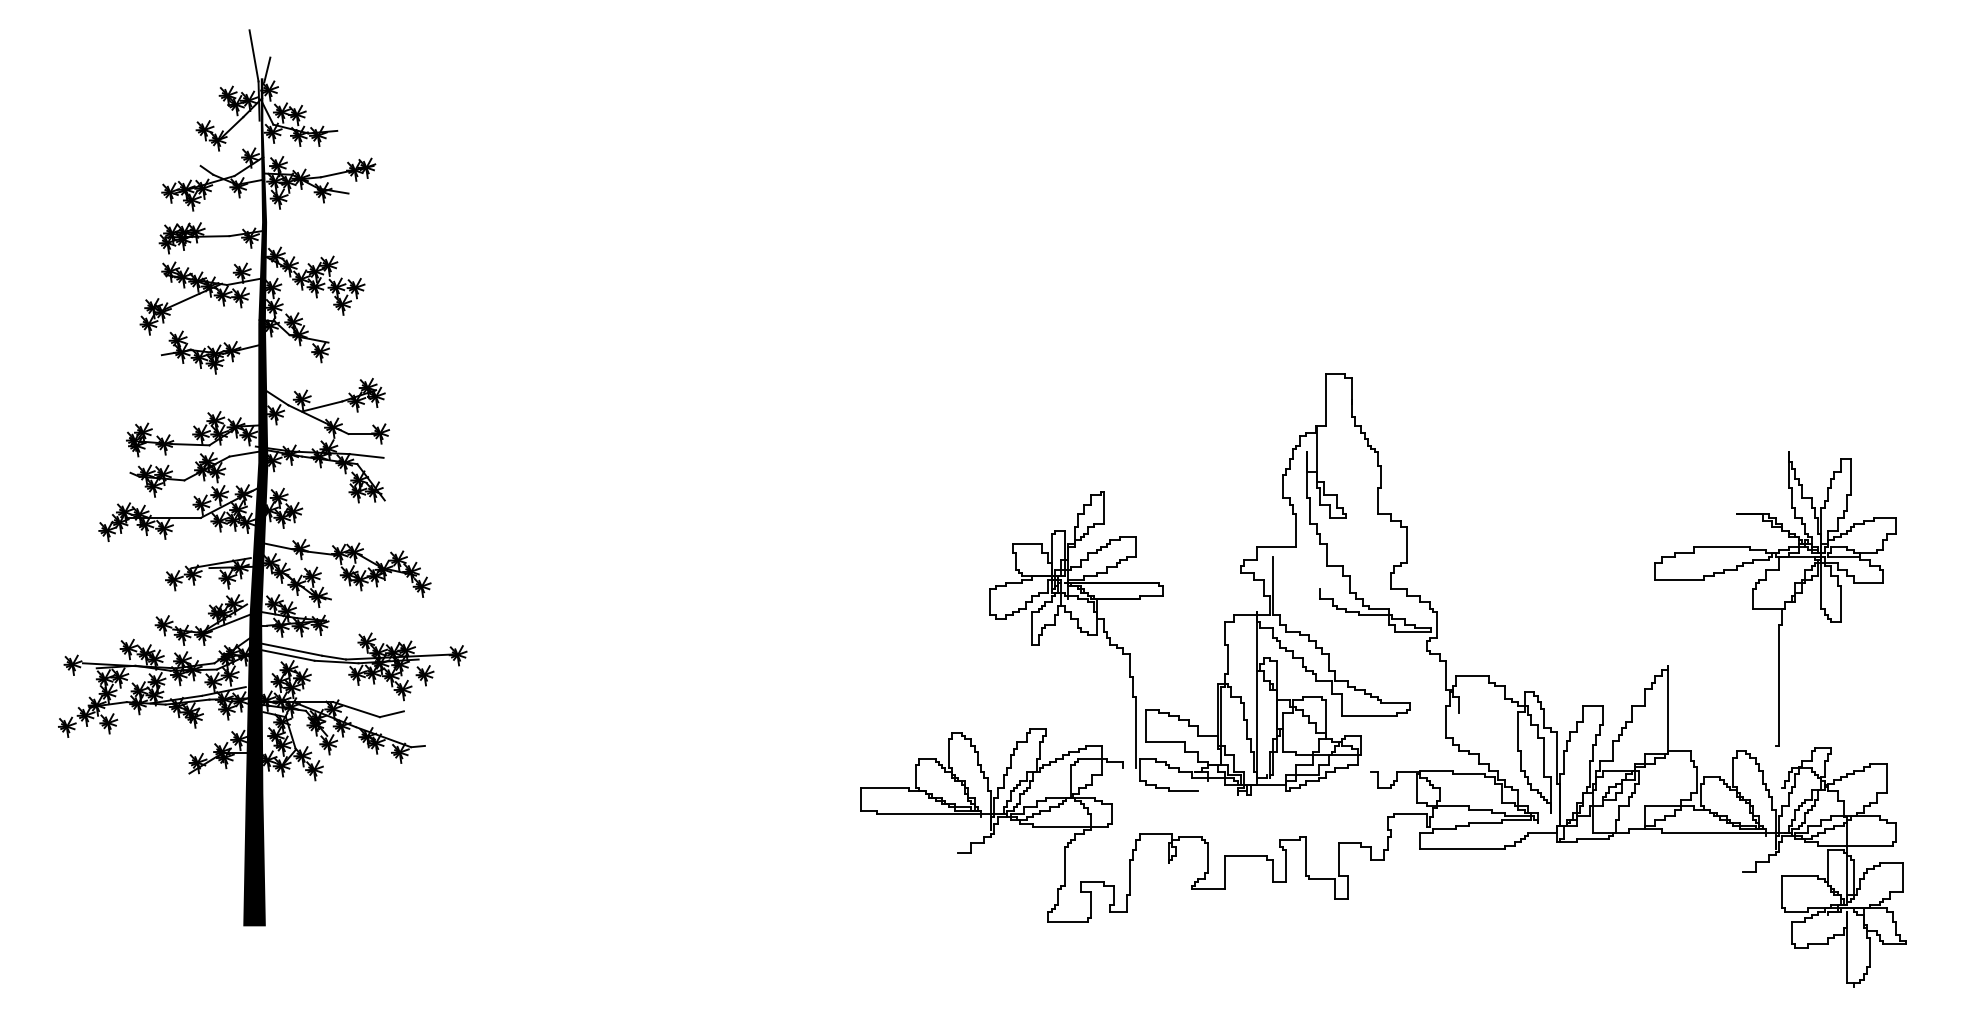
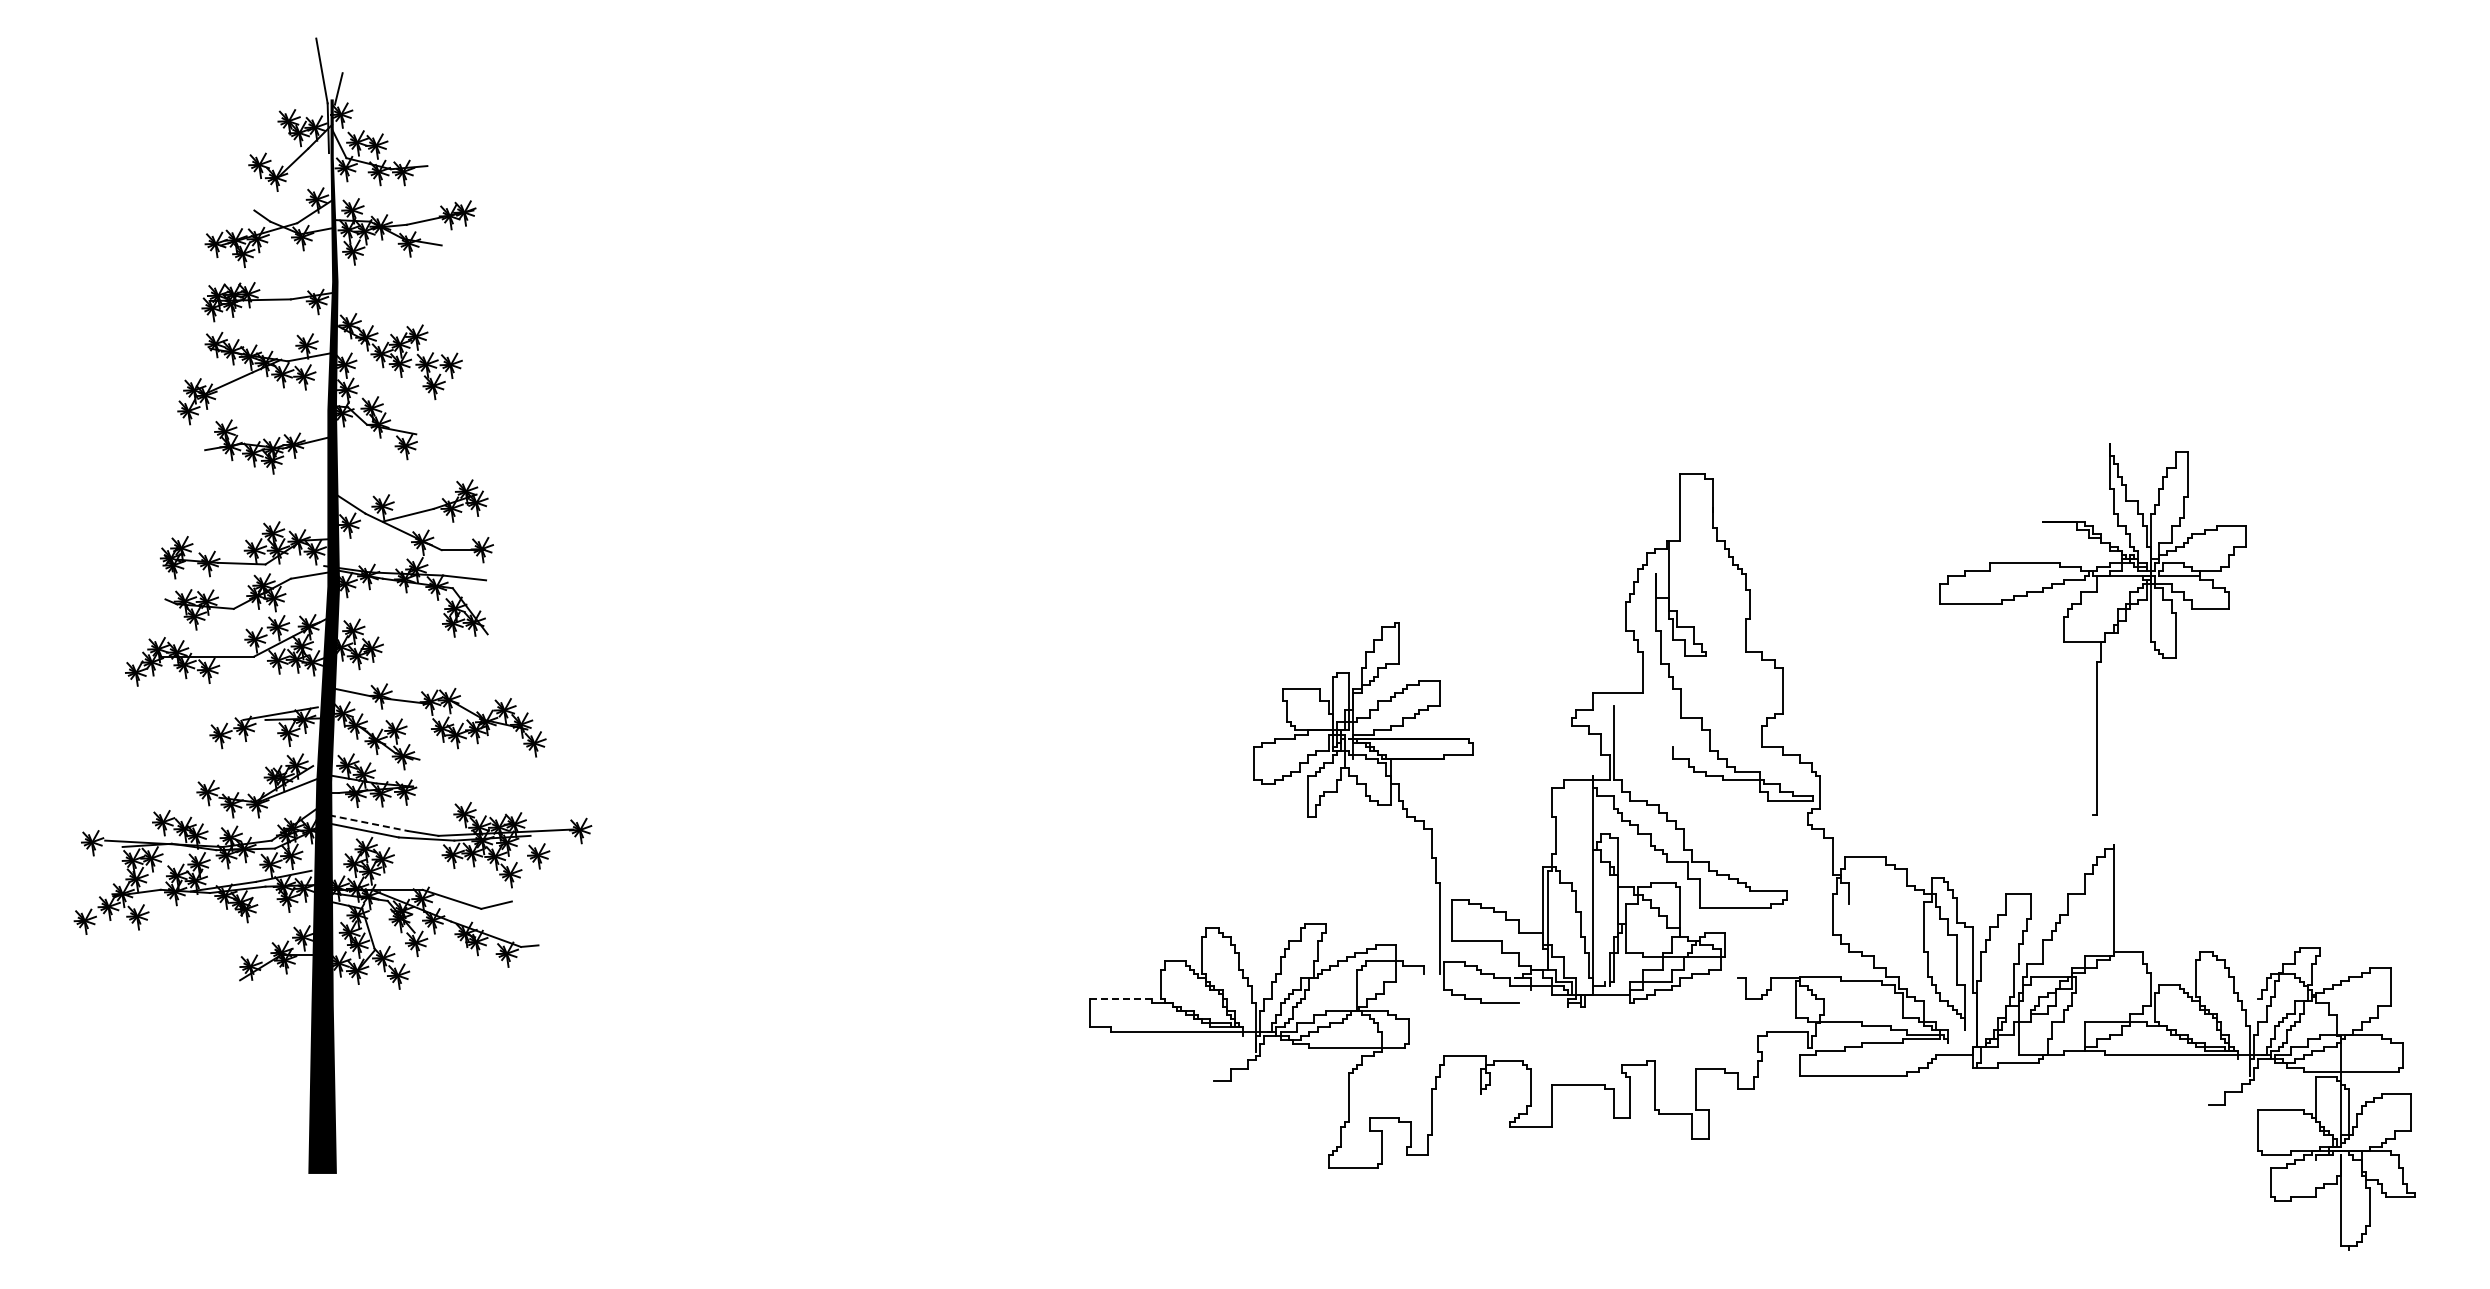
part: (1775, 599) -> (2092, 629), moved
line: (291, 649) -> (369, 823), solid -> dashed
line: (885, 787) -> (1121, 998), solid -> dashed

